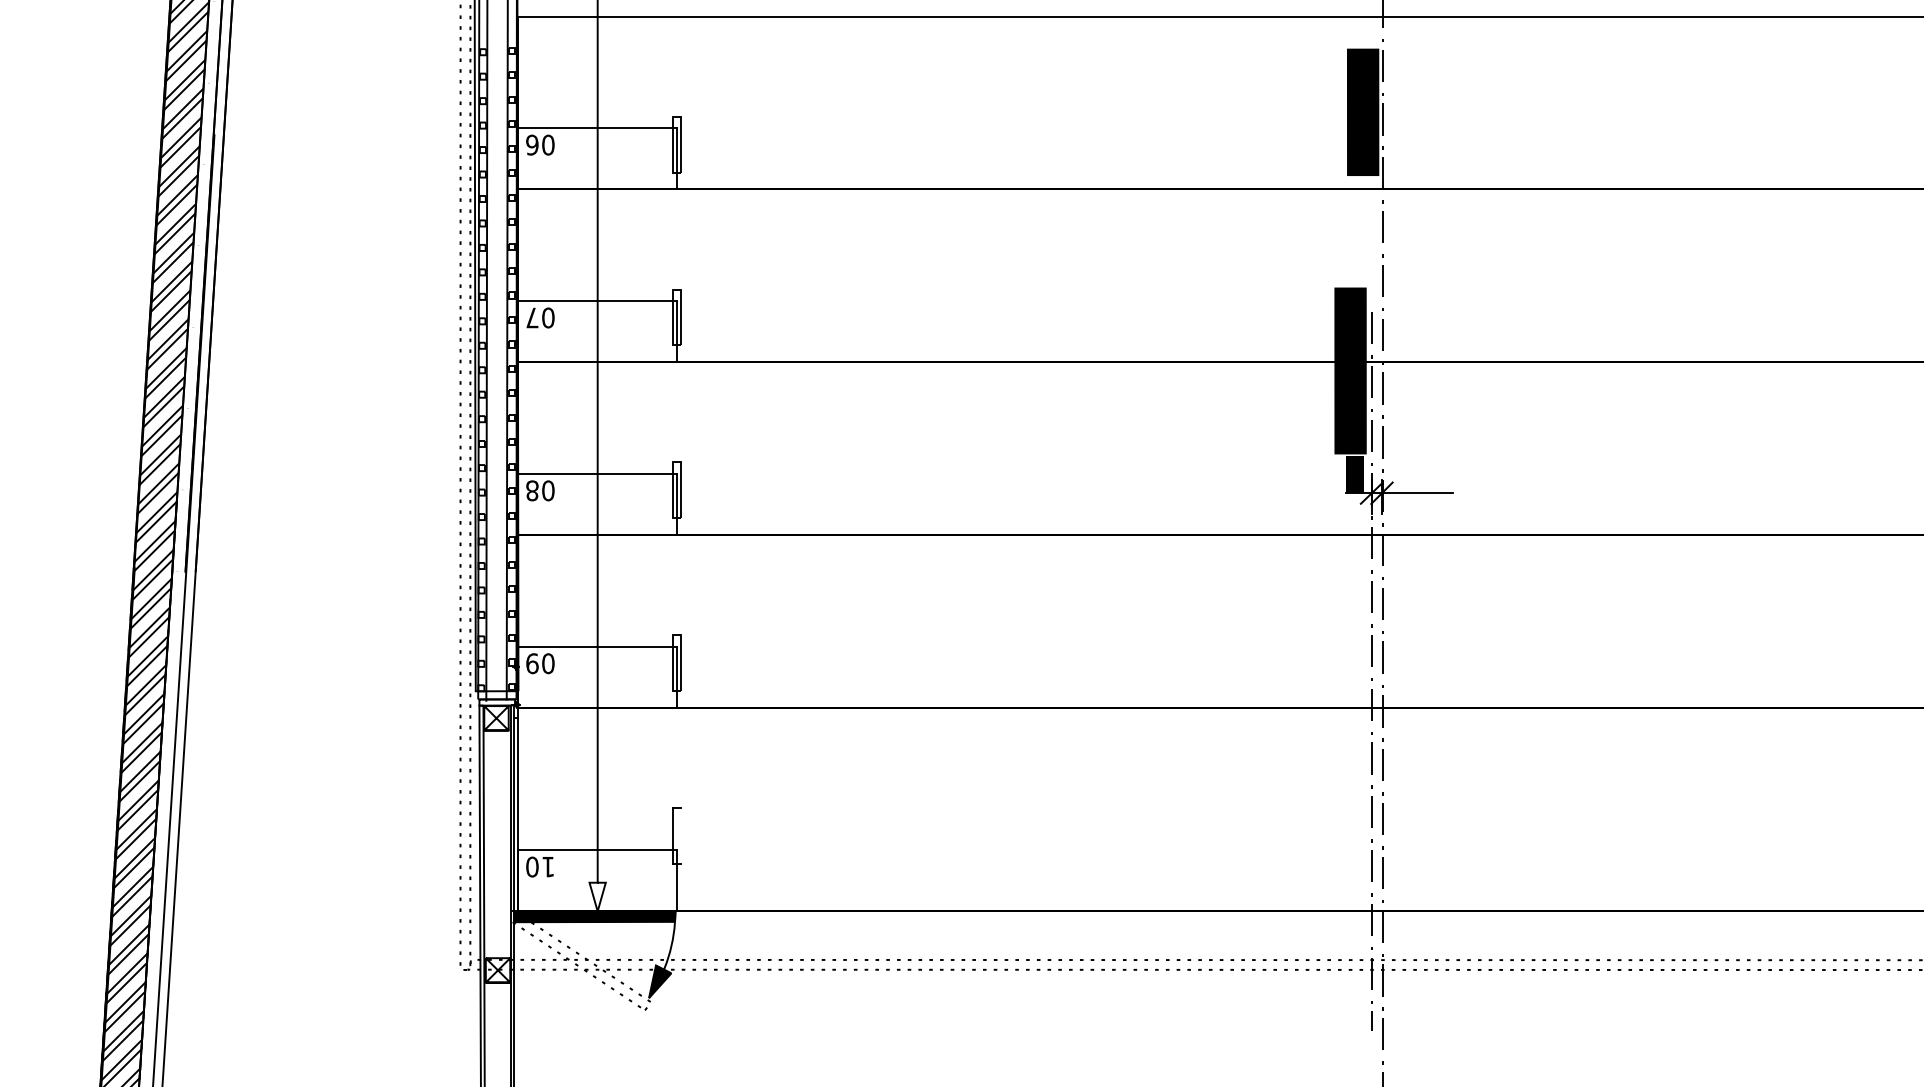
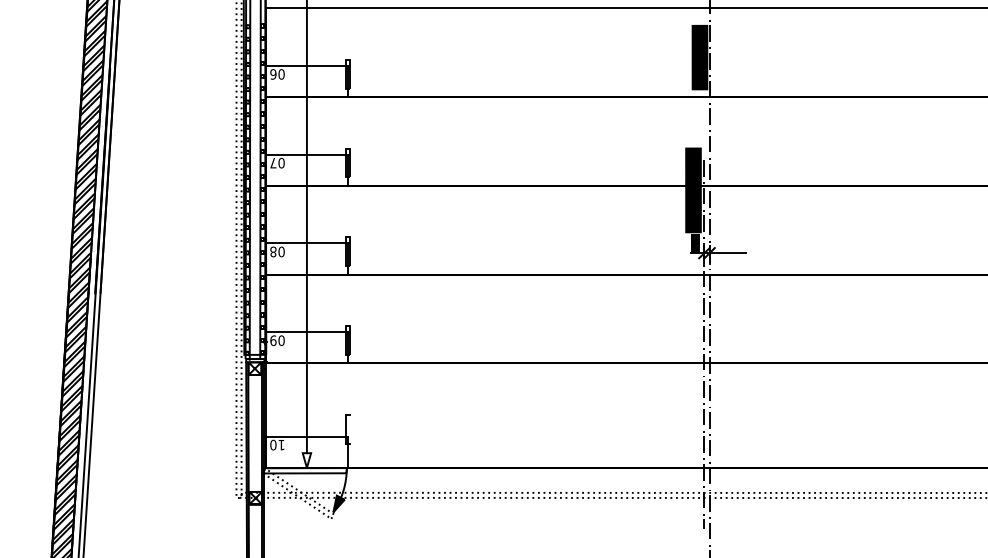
fill: (594, 916) -> (305, 470), removed

